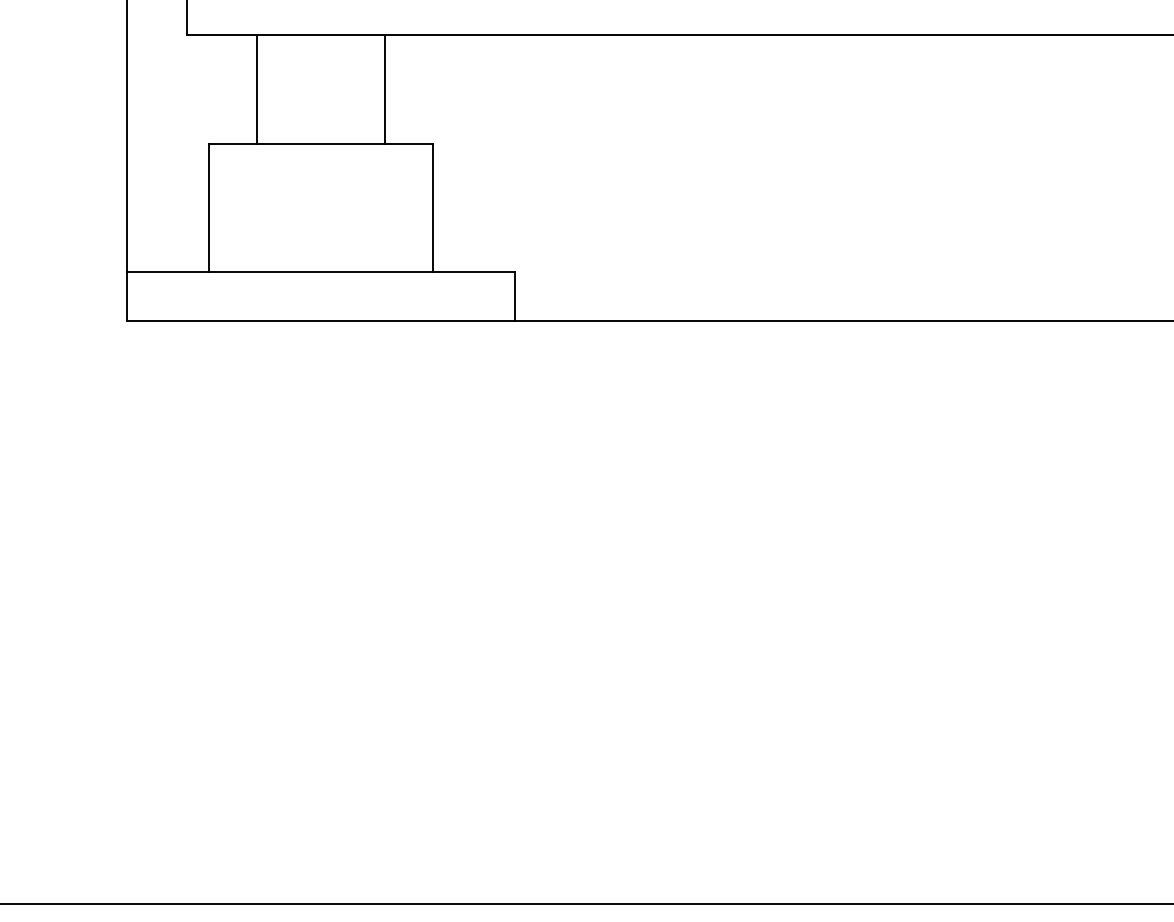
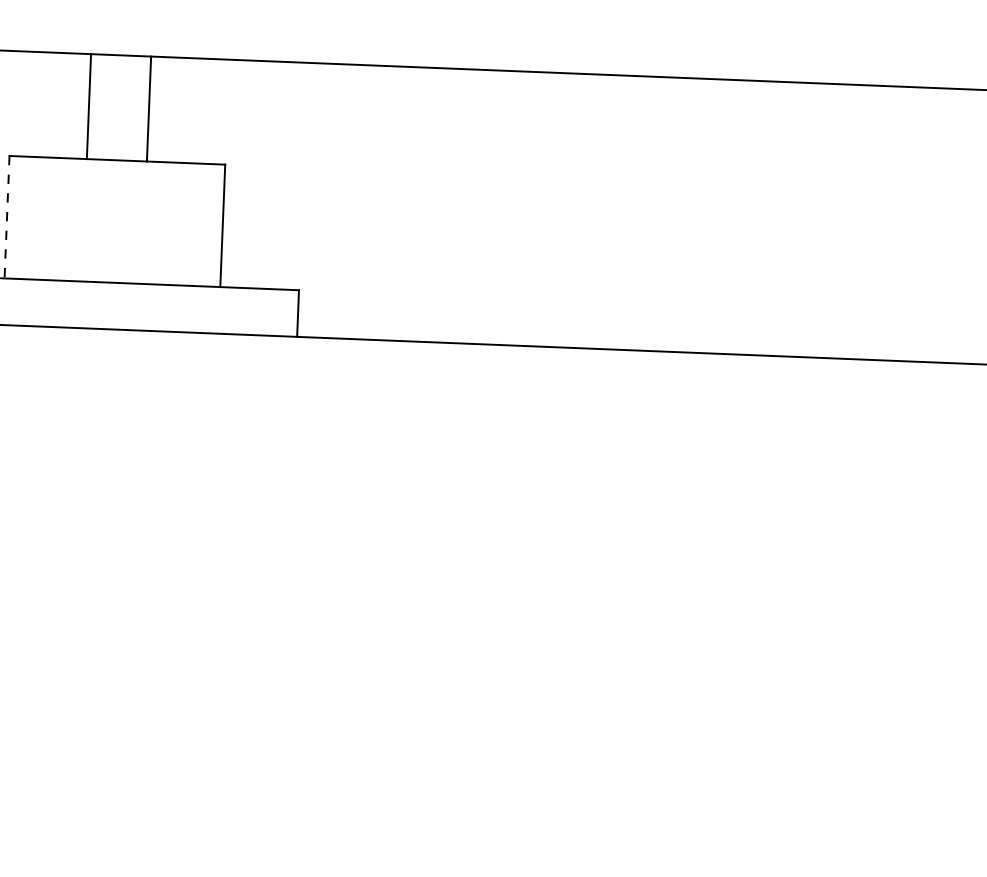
line: (257, 89) -> (89, 106), moved
line: (384, 89) -> (148, 108), moved
line: (208, 208) -> (6, 217), solid -> dashed

